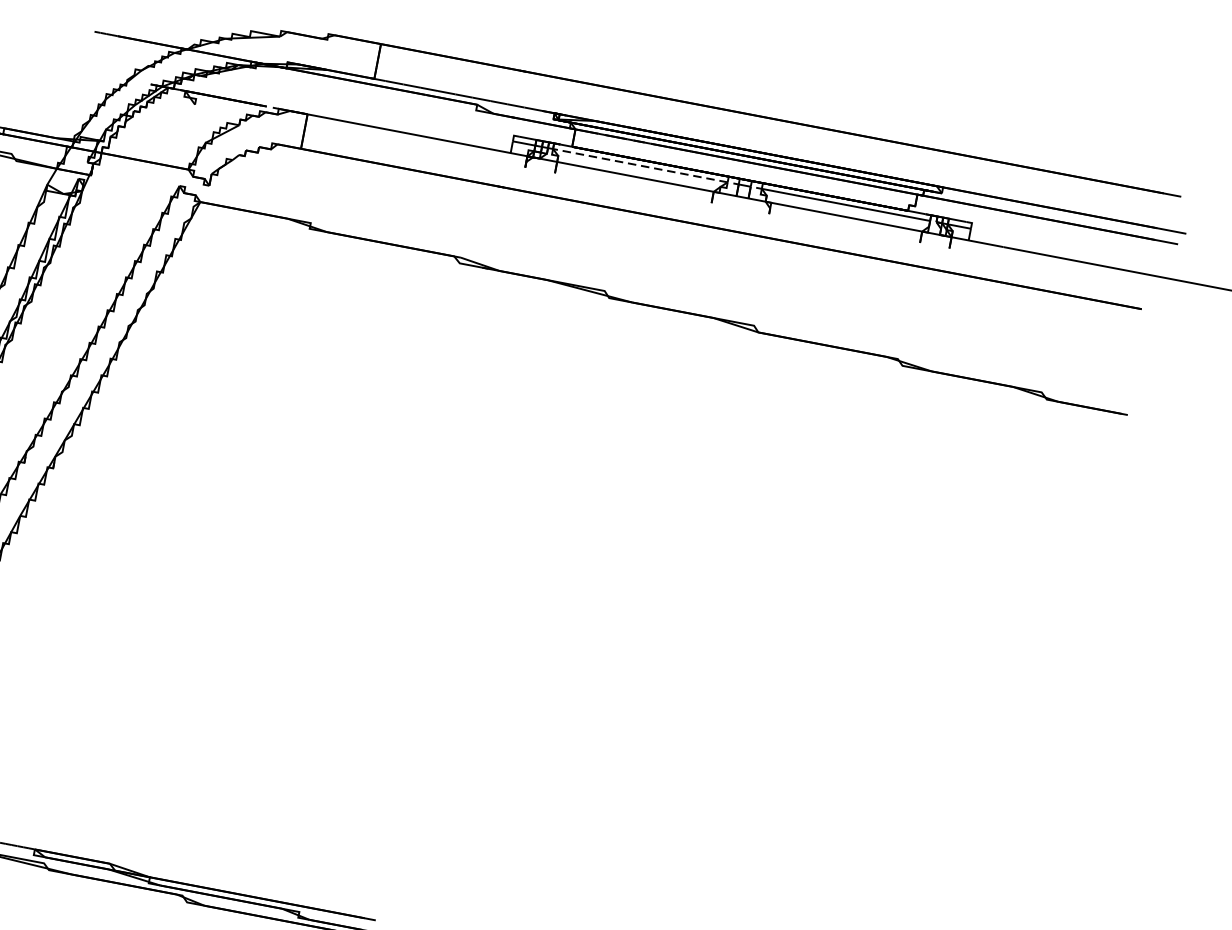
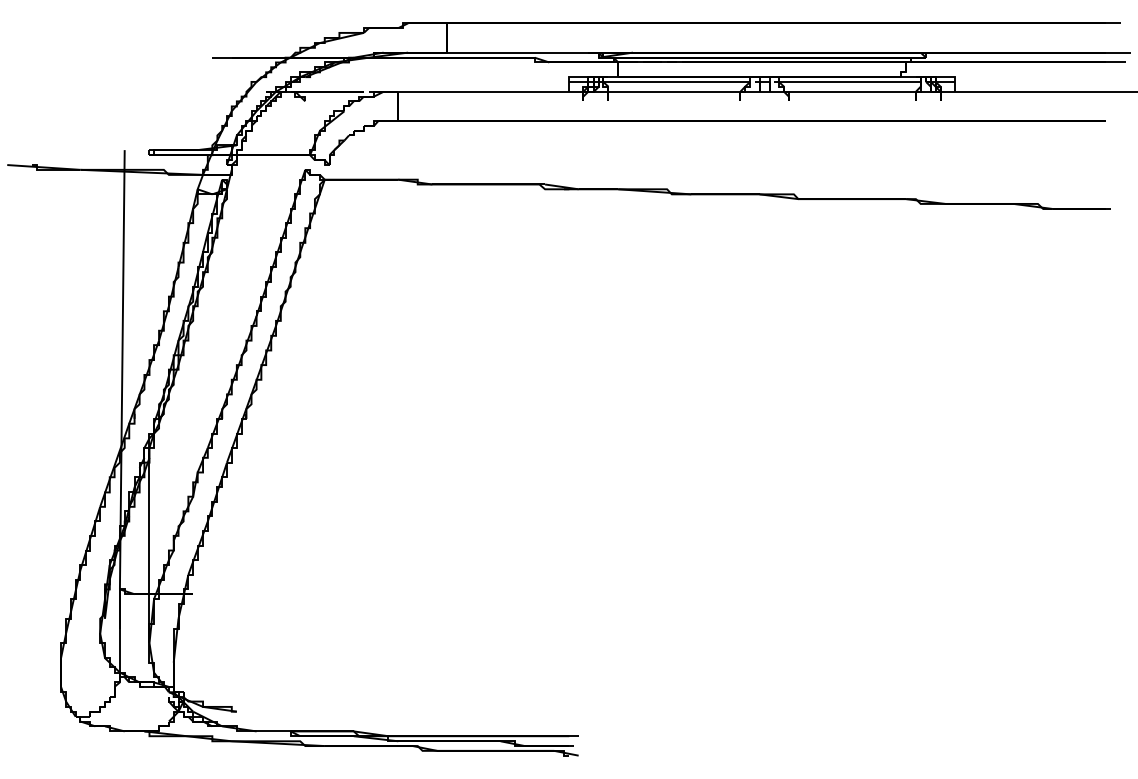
line: (640, 165) -> (676, 81), dashed -> solid

